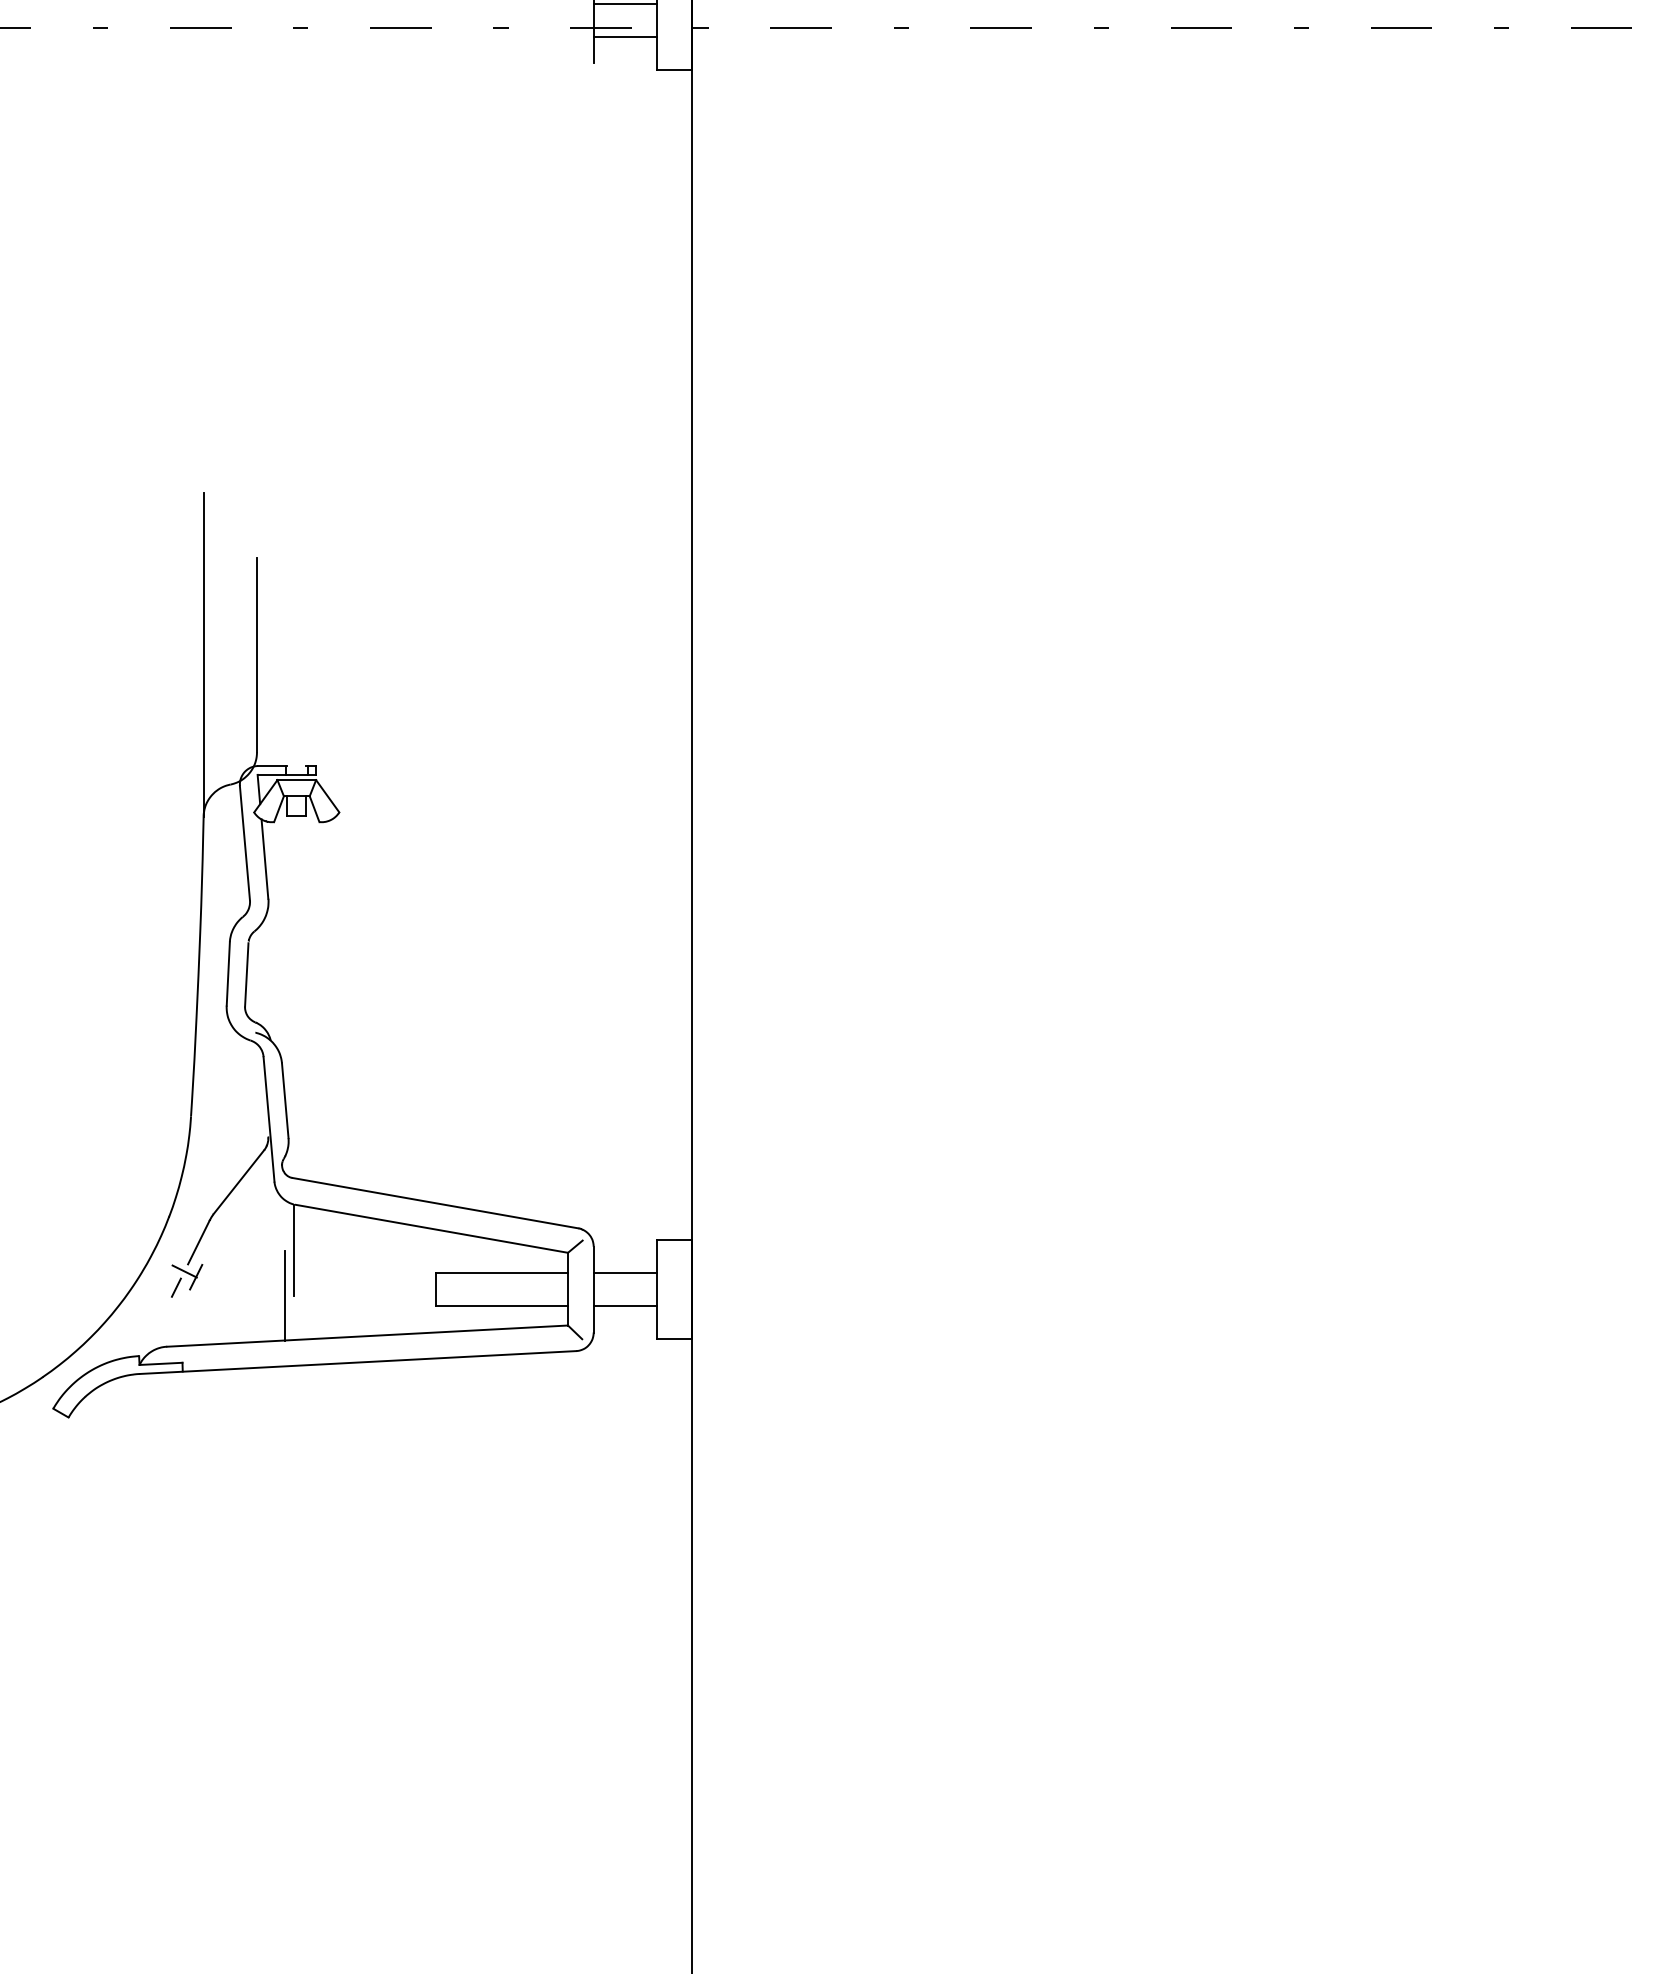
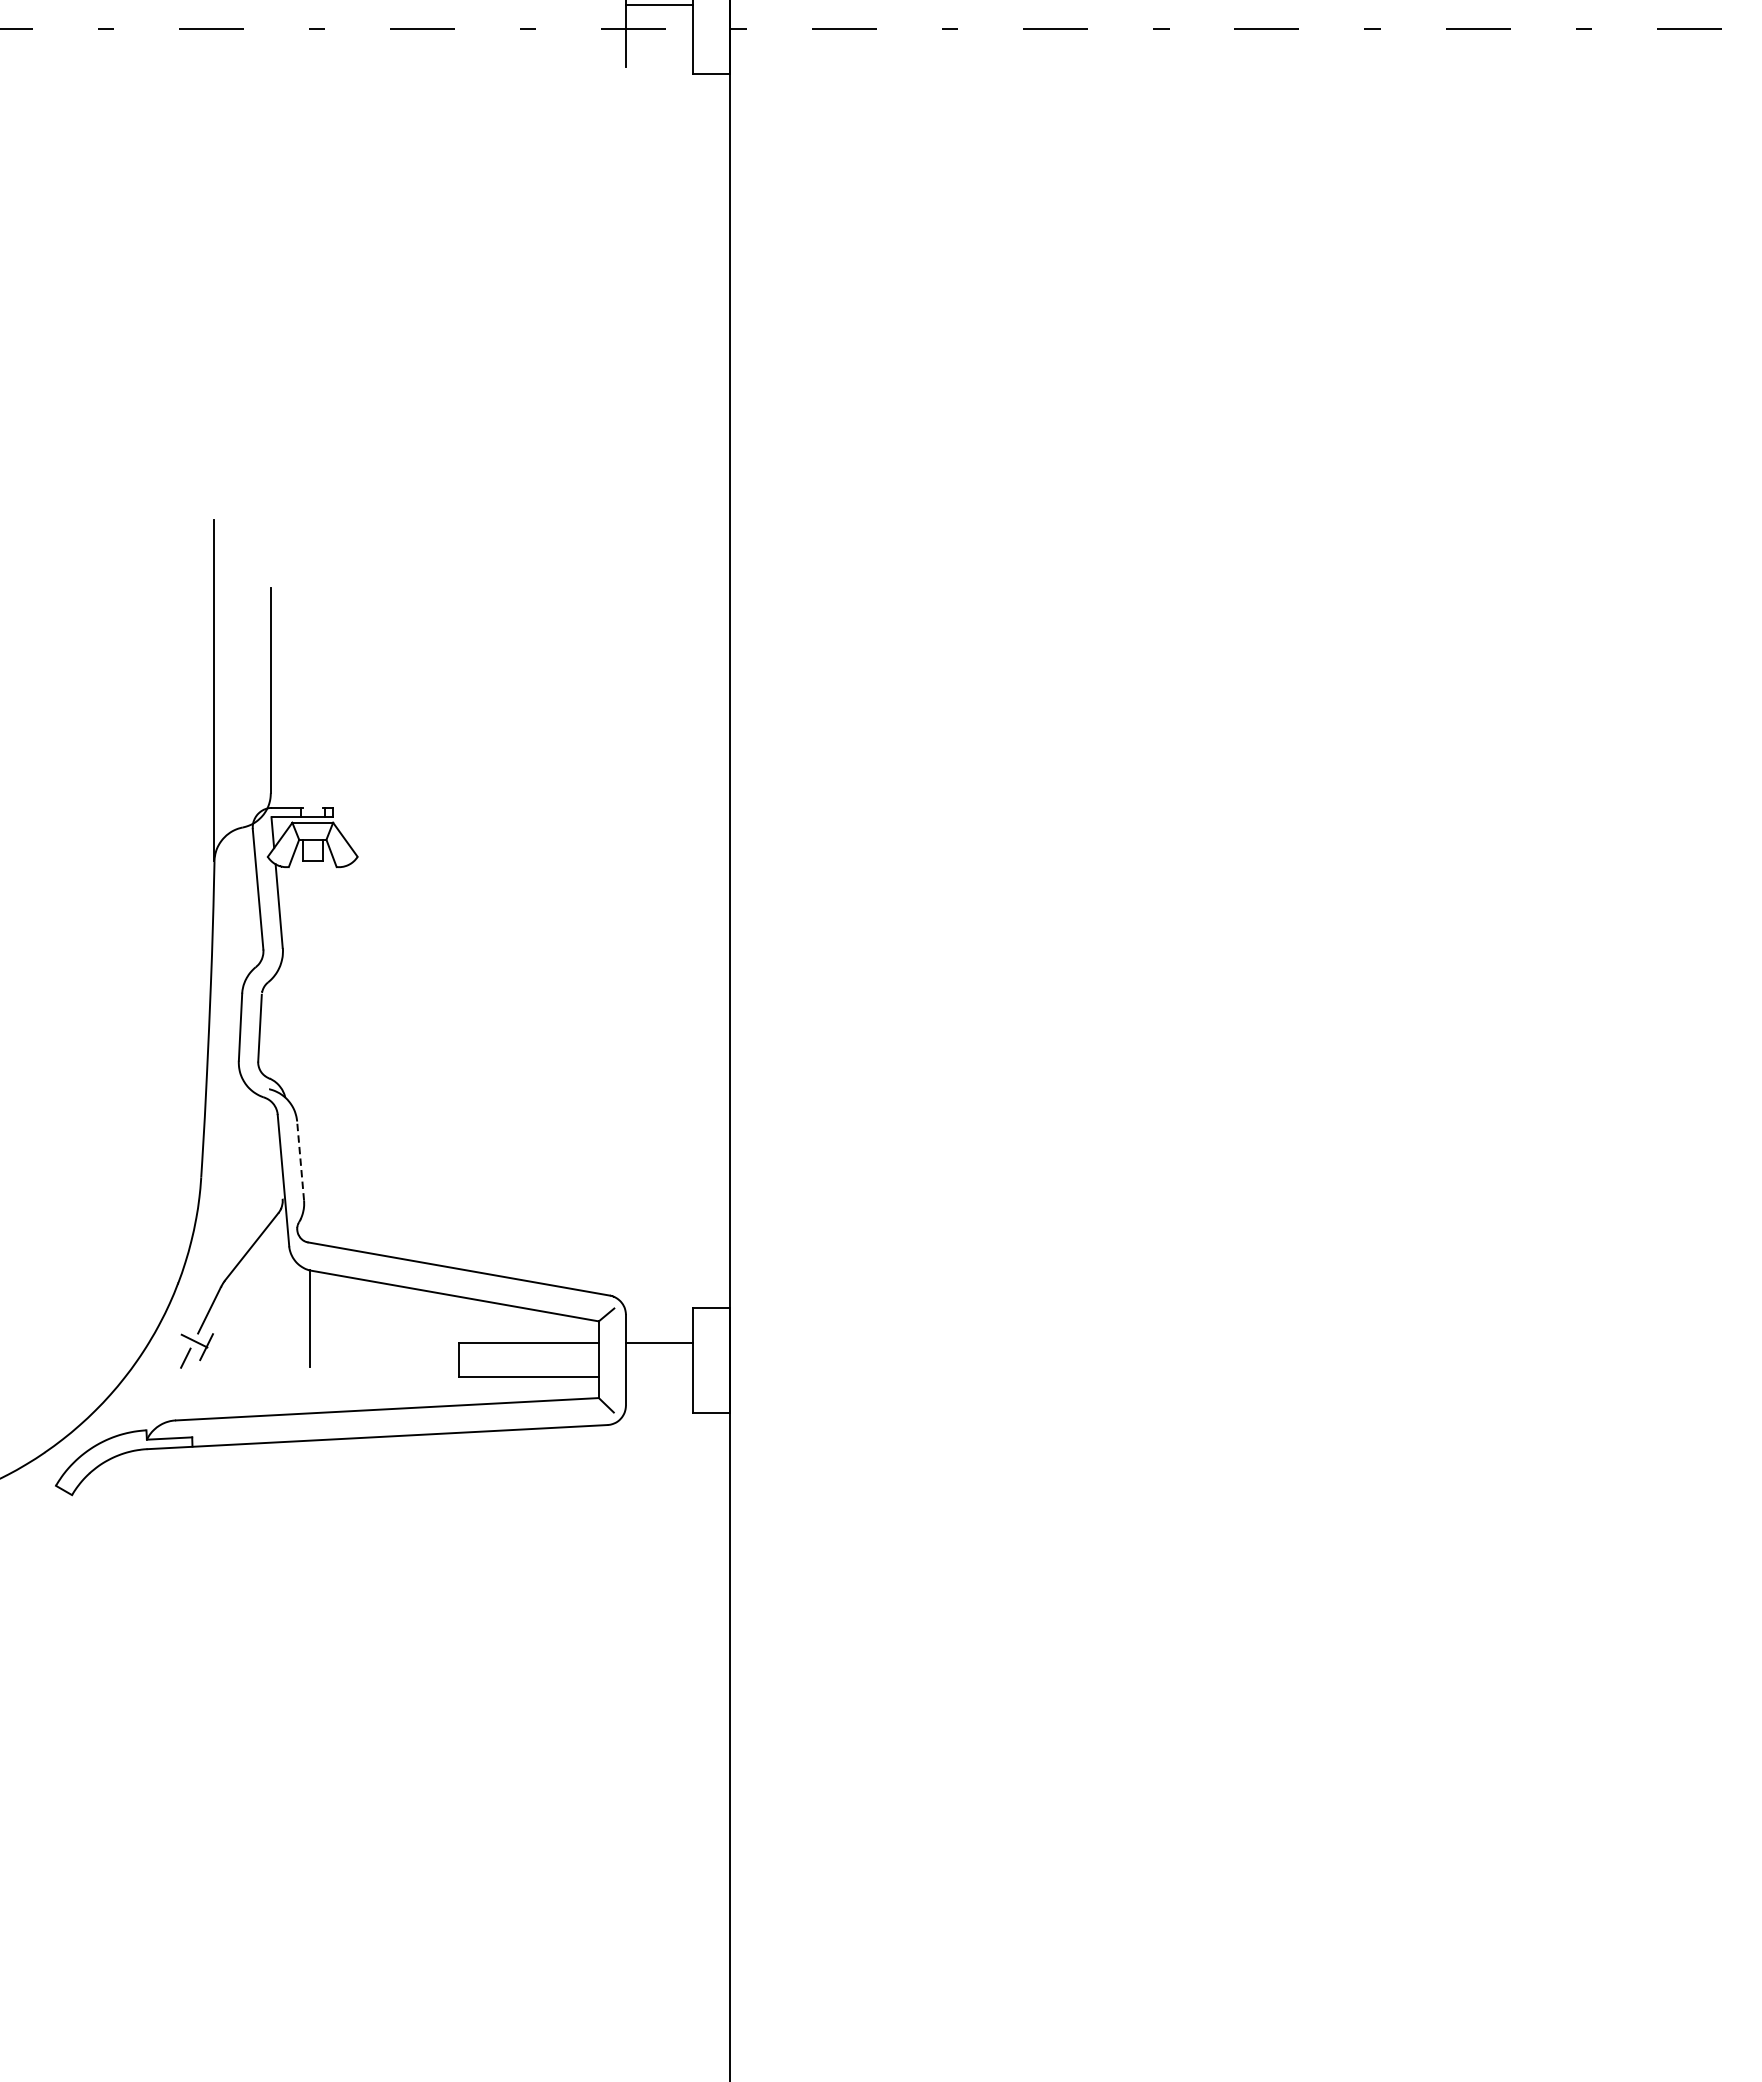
line: (625, 36) -> (659, 38), removed
line: (285, 1100) -> (300, 1160), solid -> dashed
line: (284, 1295) -> (299, 1366), removed
line: (625, 1305) -> (659, 1376), removed

